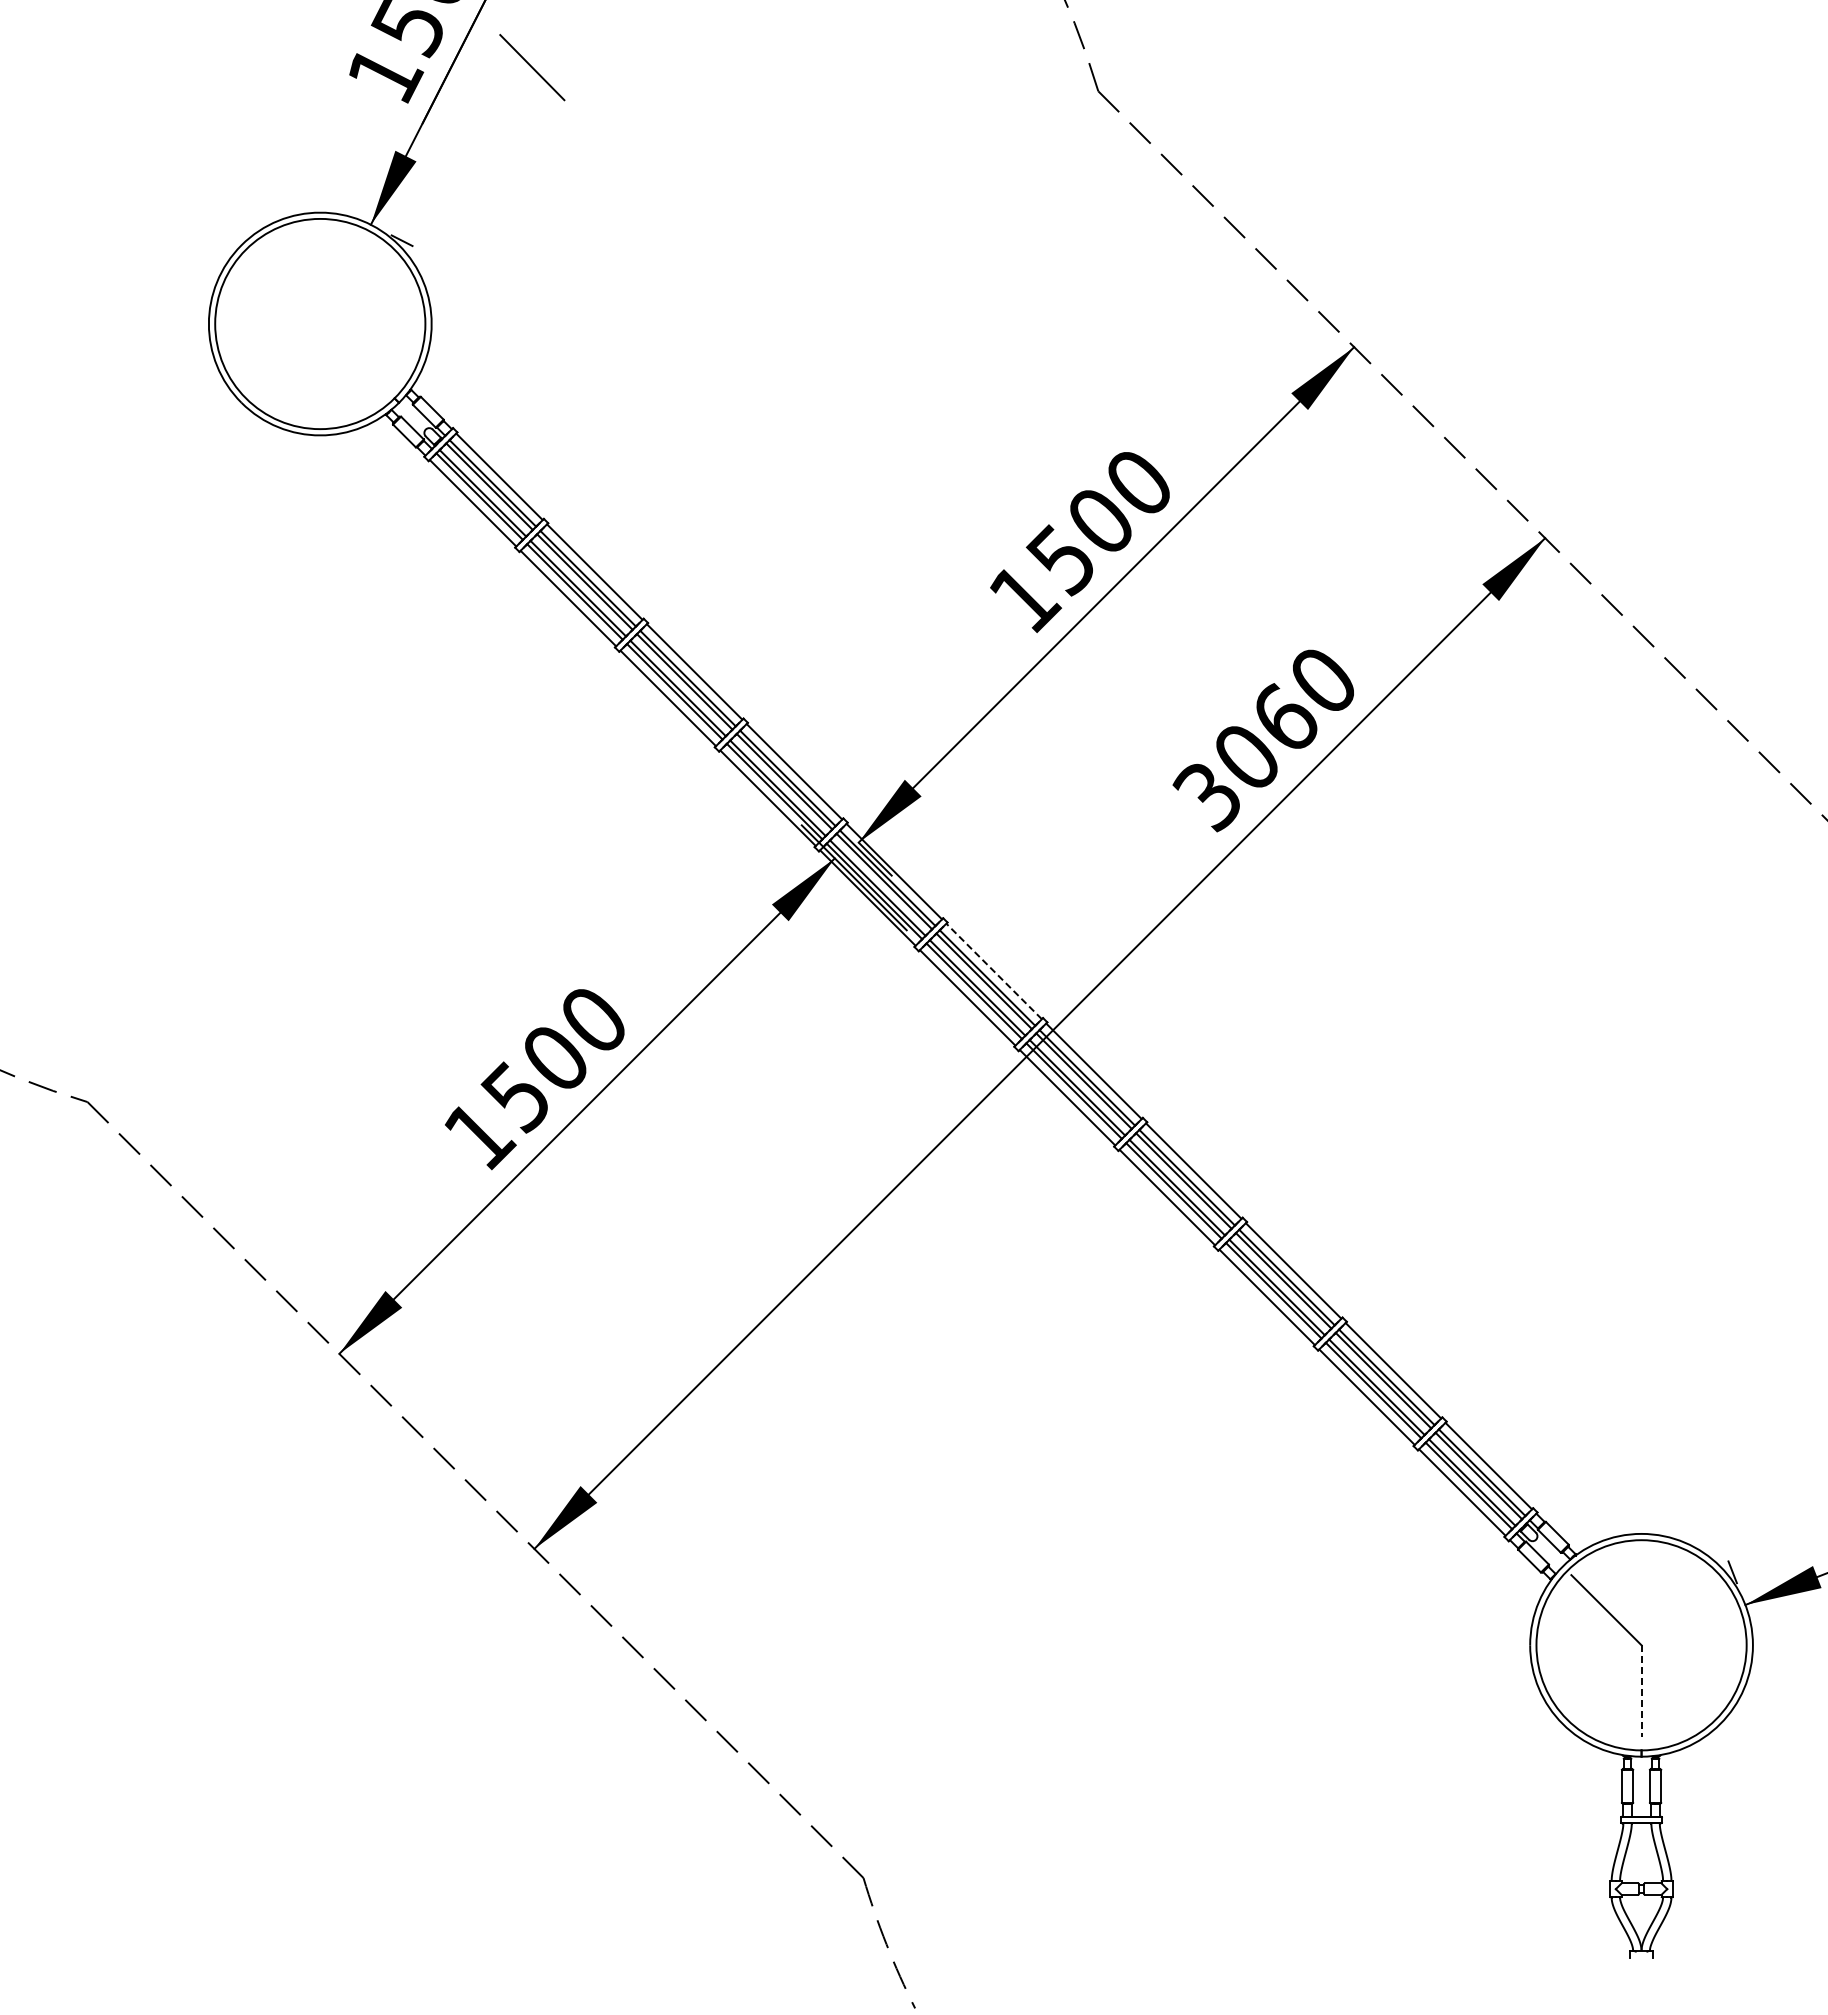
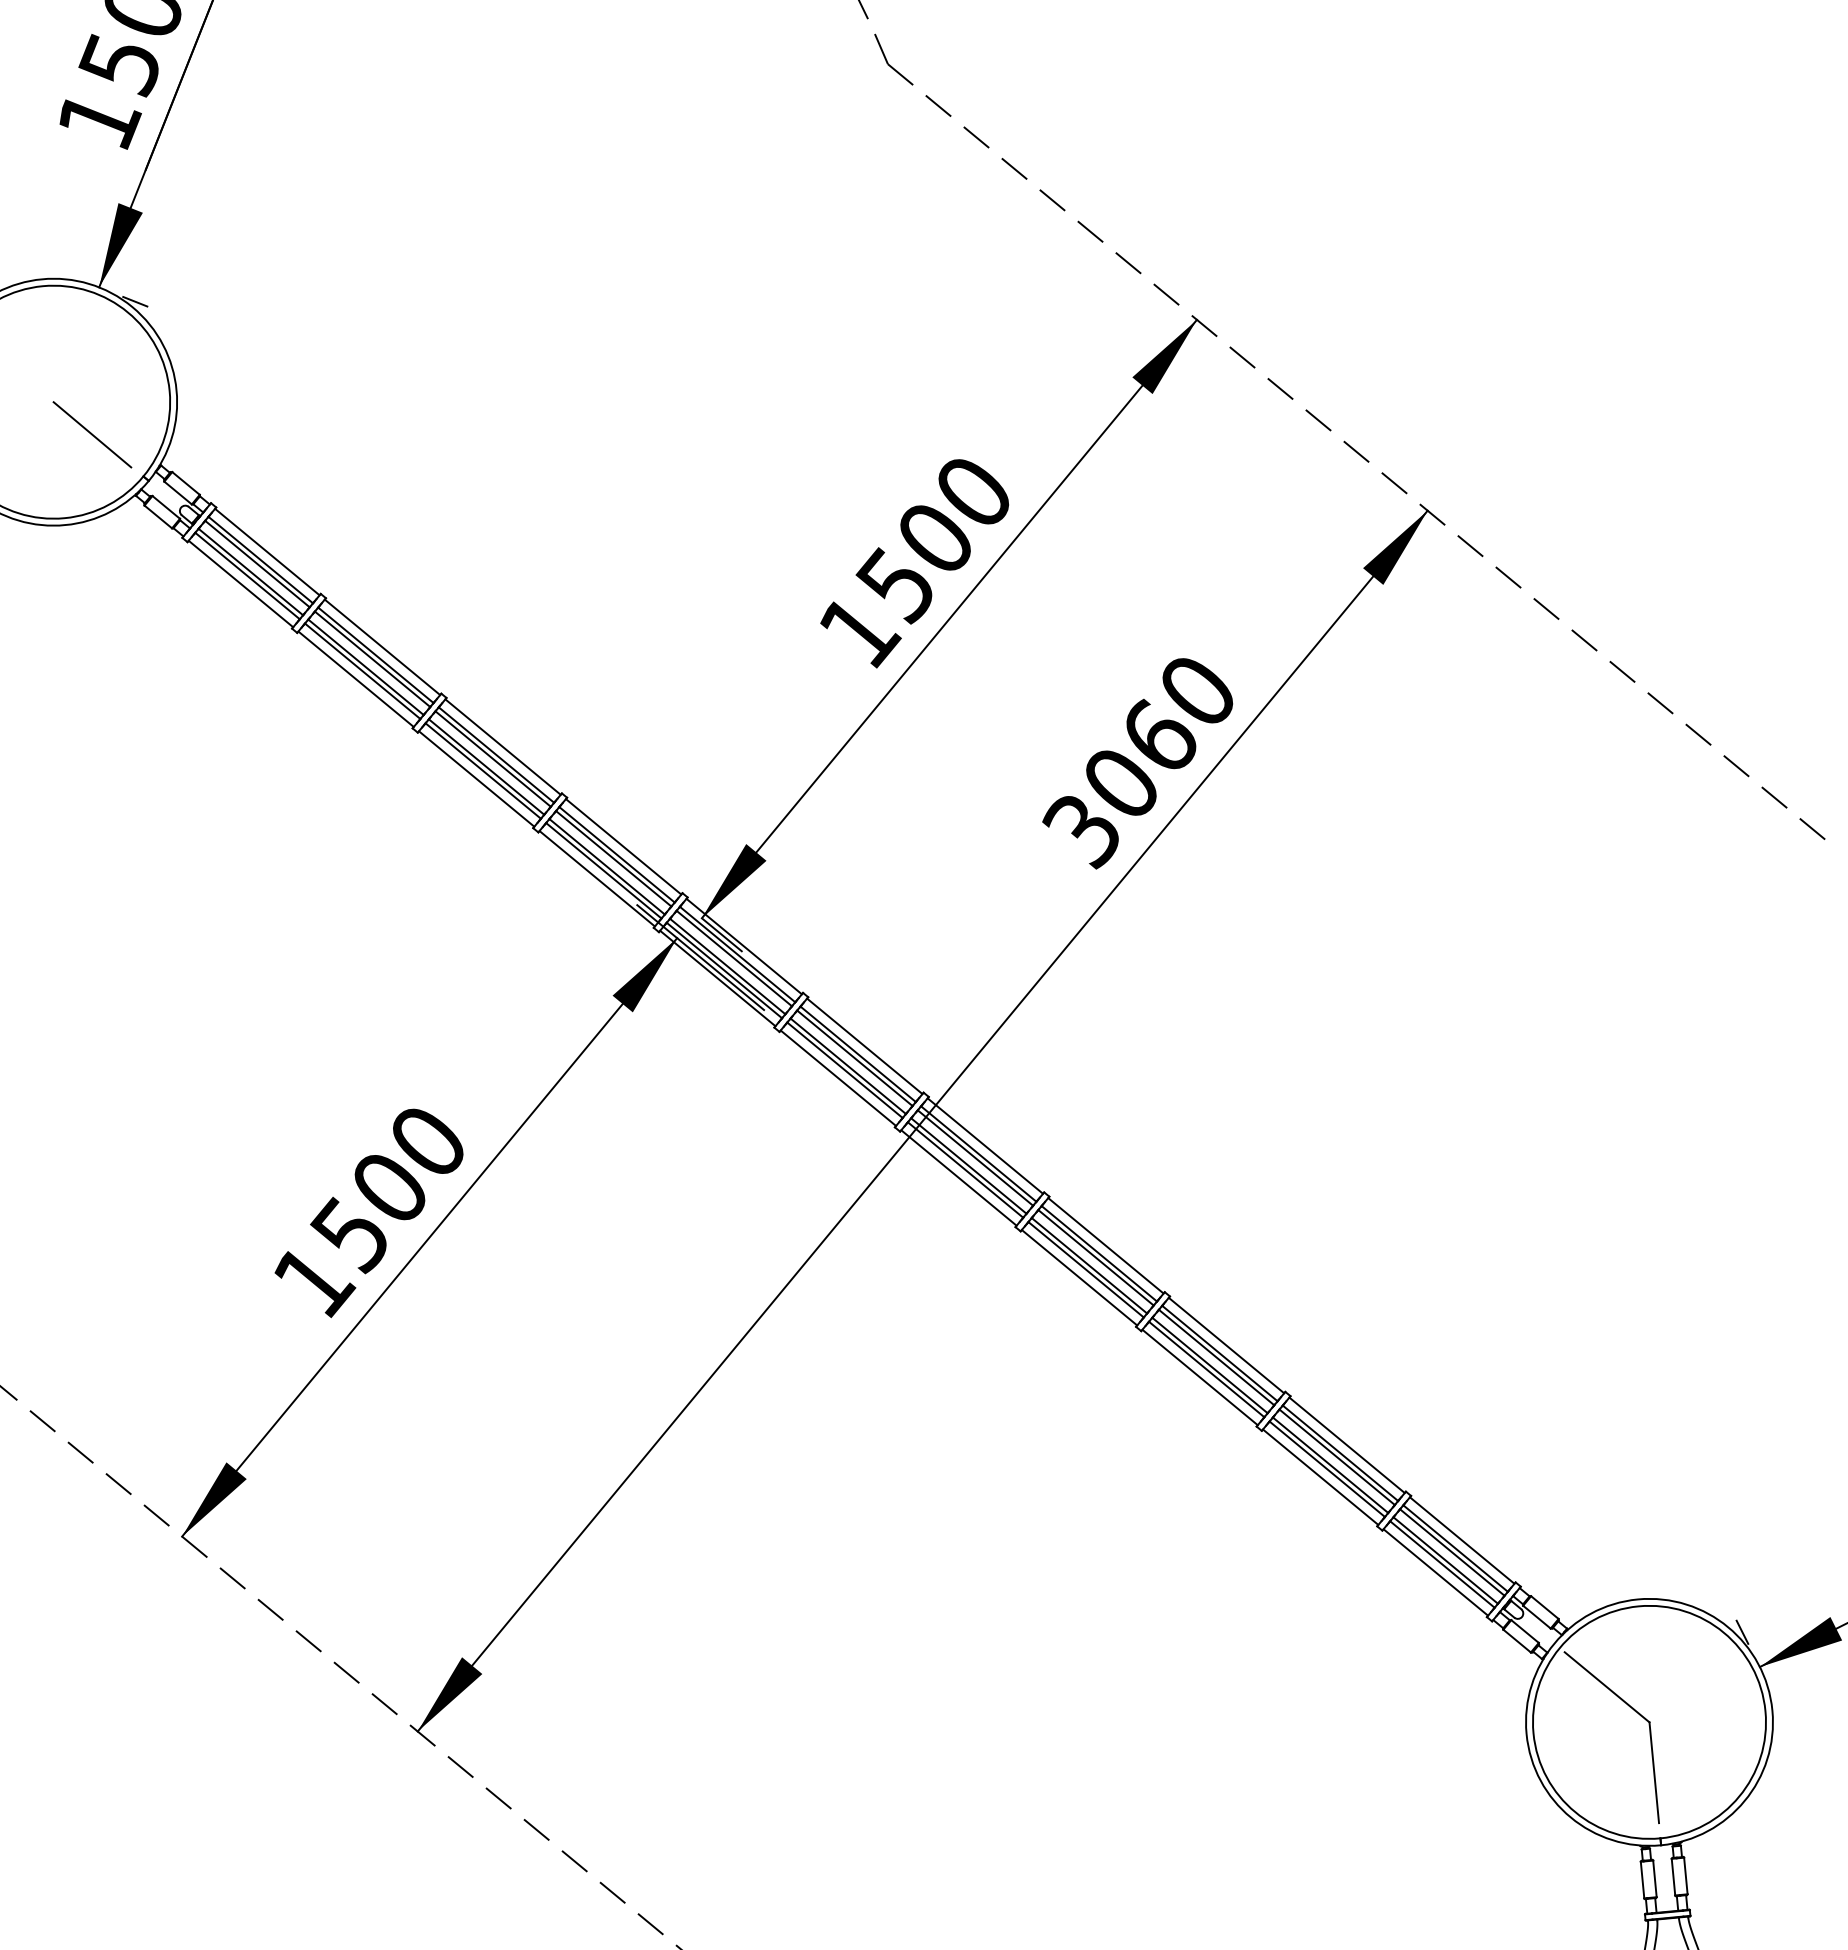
line: (532, 67) -> (92, 434), moved
line: (994, 971) -> (865, 1046), dashed -> solid
line: (1641, 1690) -> (1654, 1772), dashed -> solid

